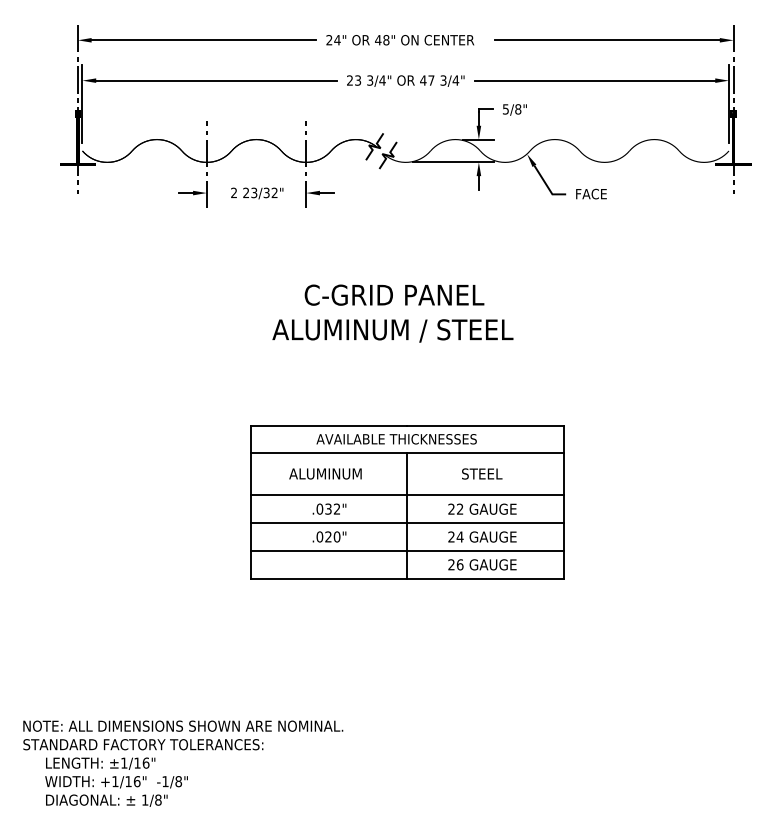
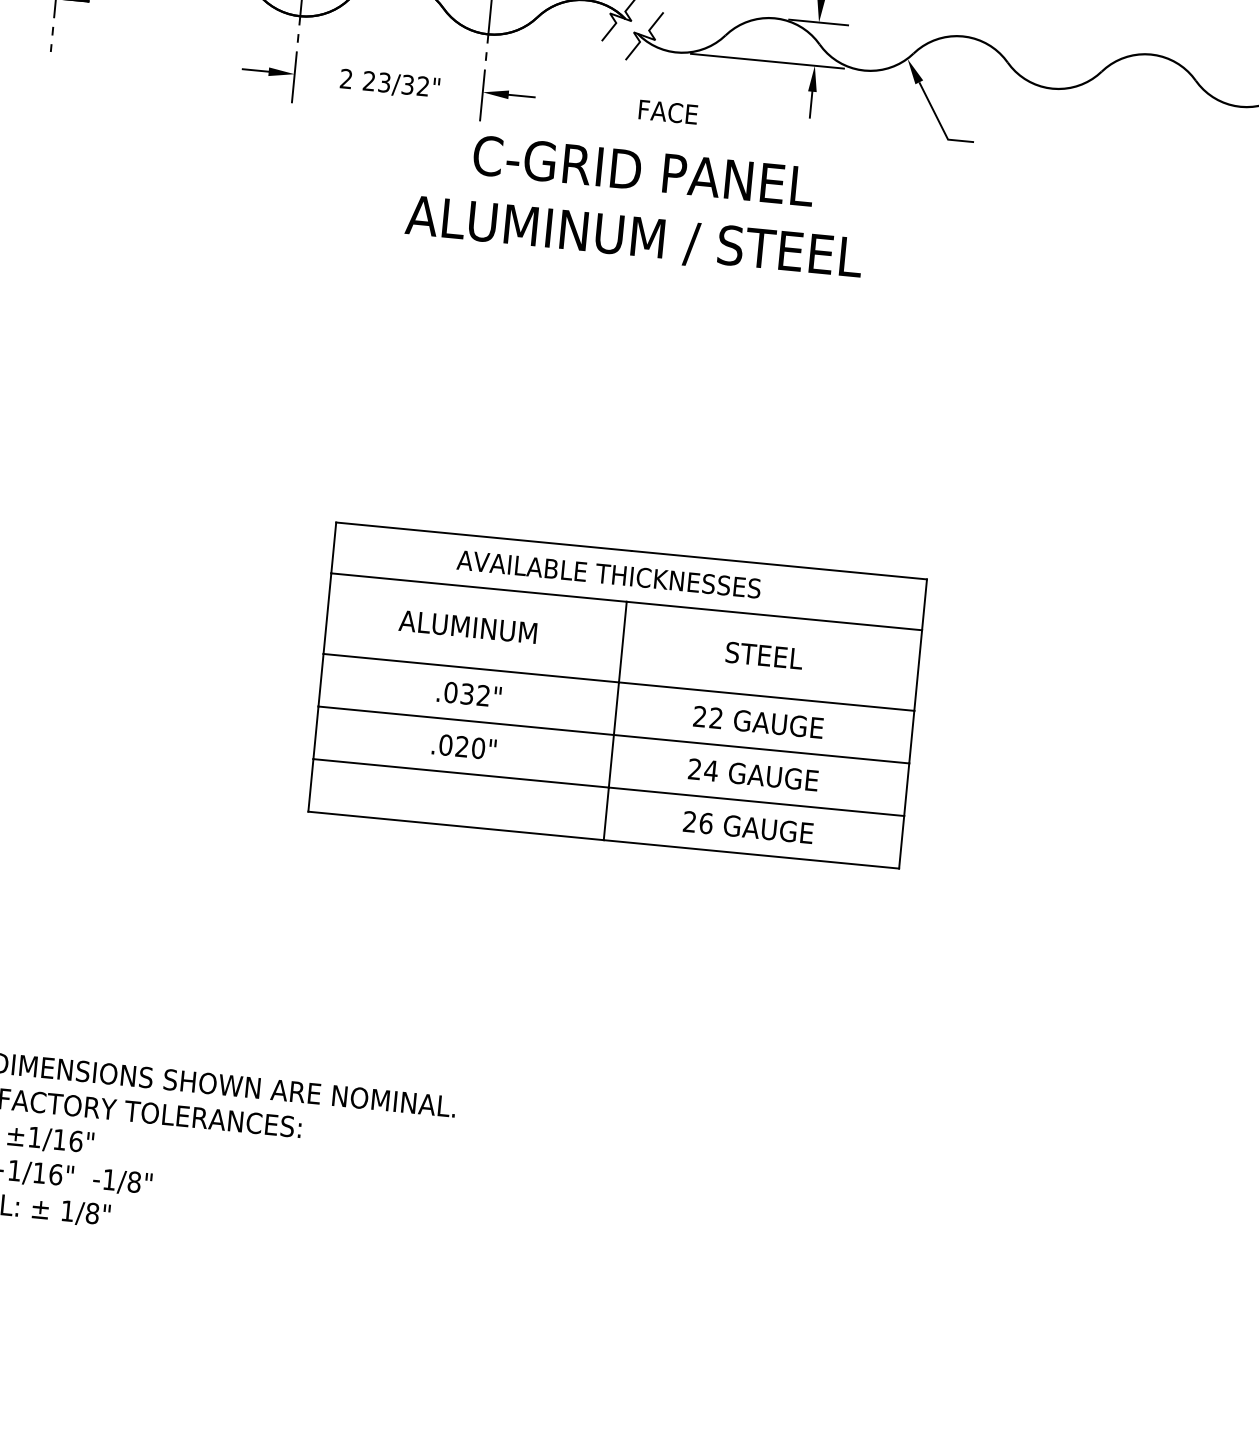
text: (591, 193) -> (668, 111), moved
text: (392, 313) -> (636, 205), moved

